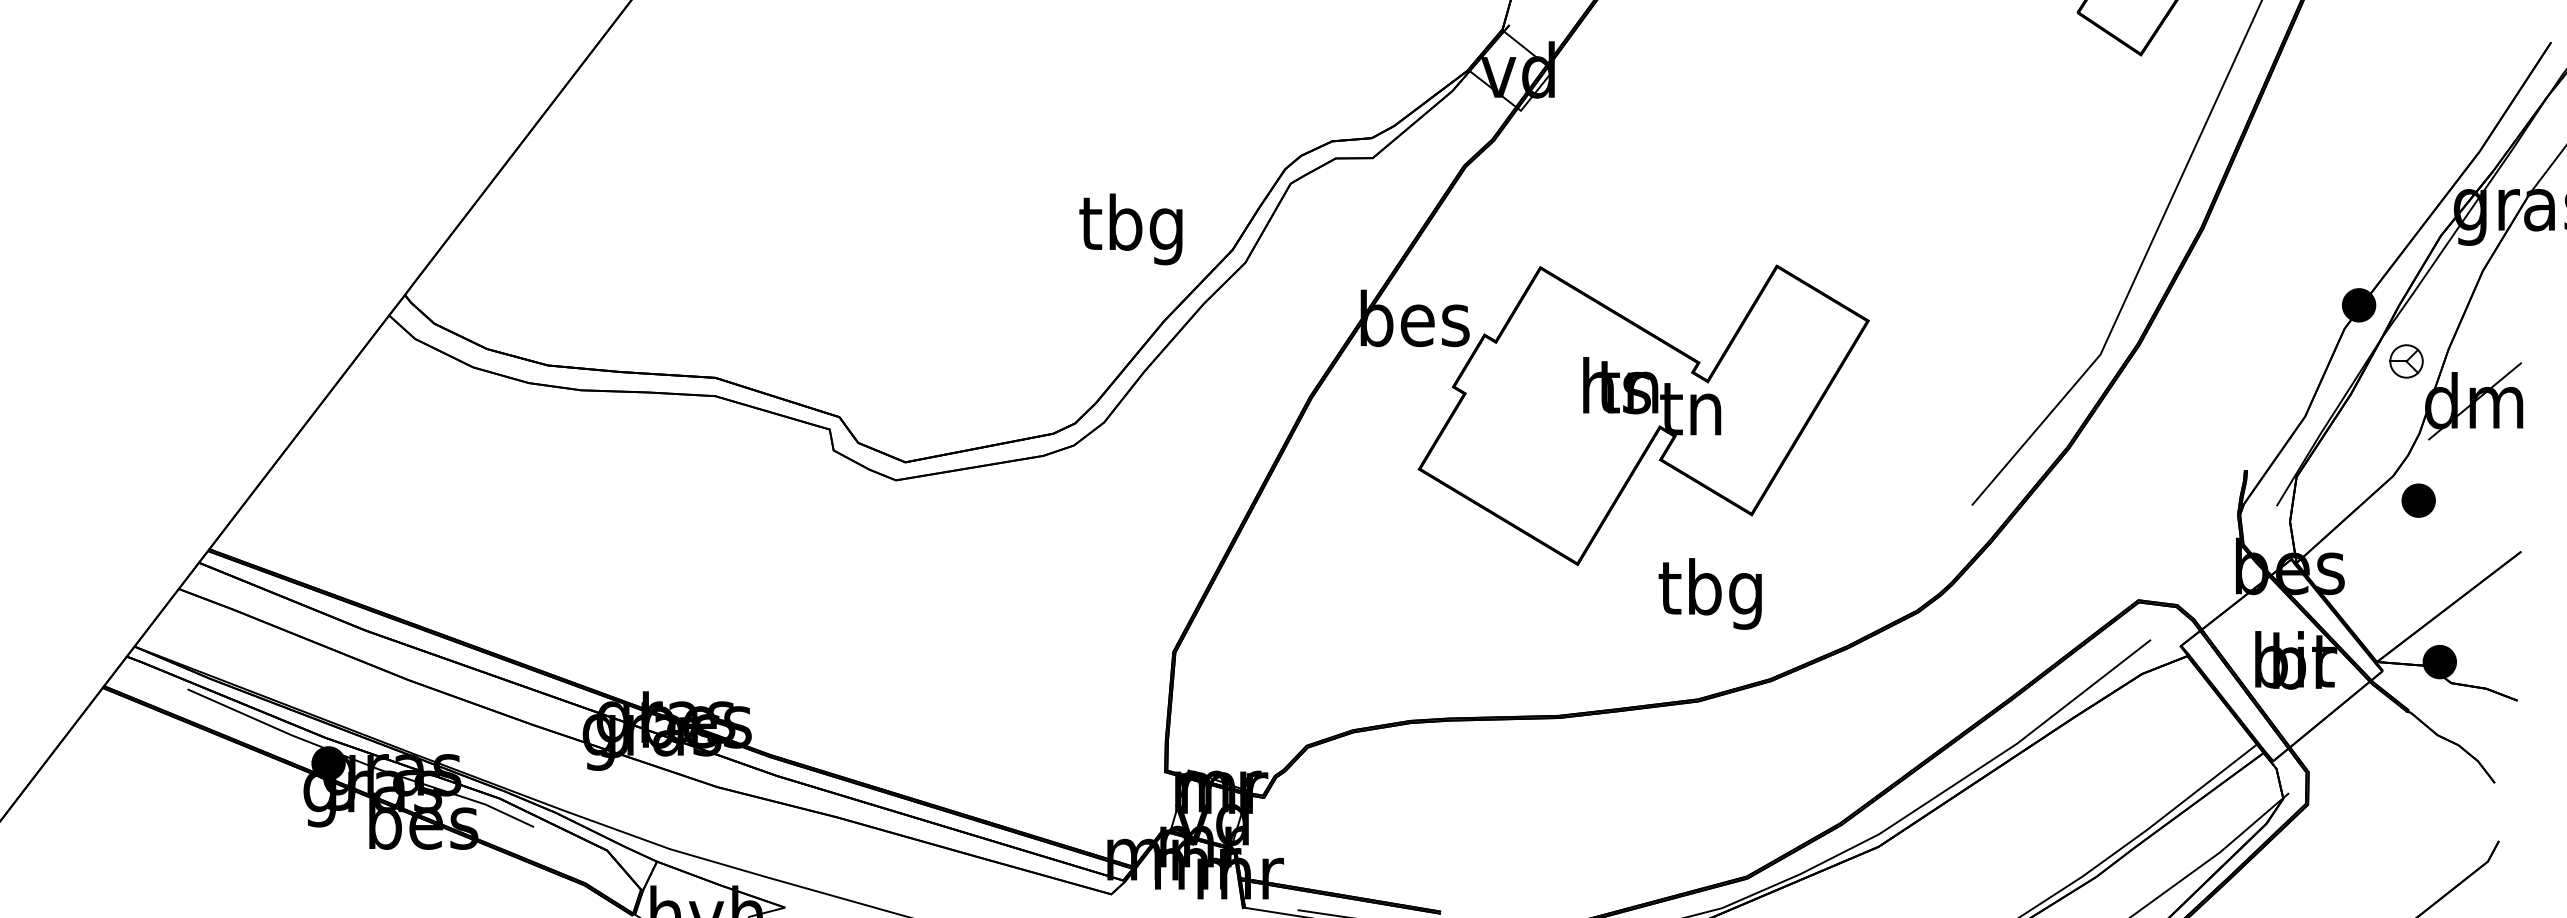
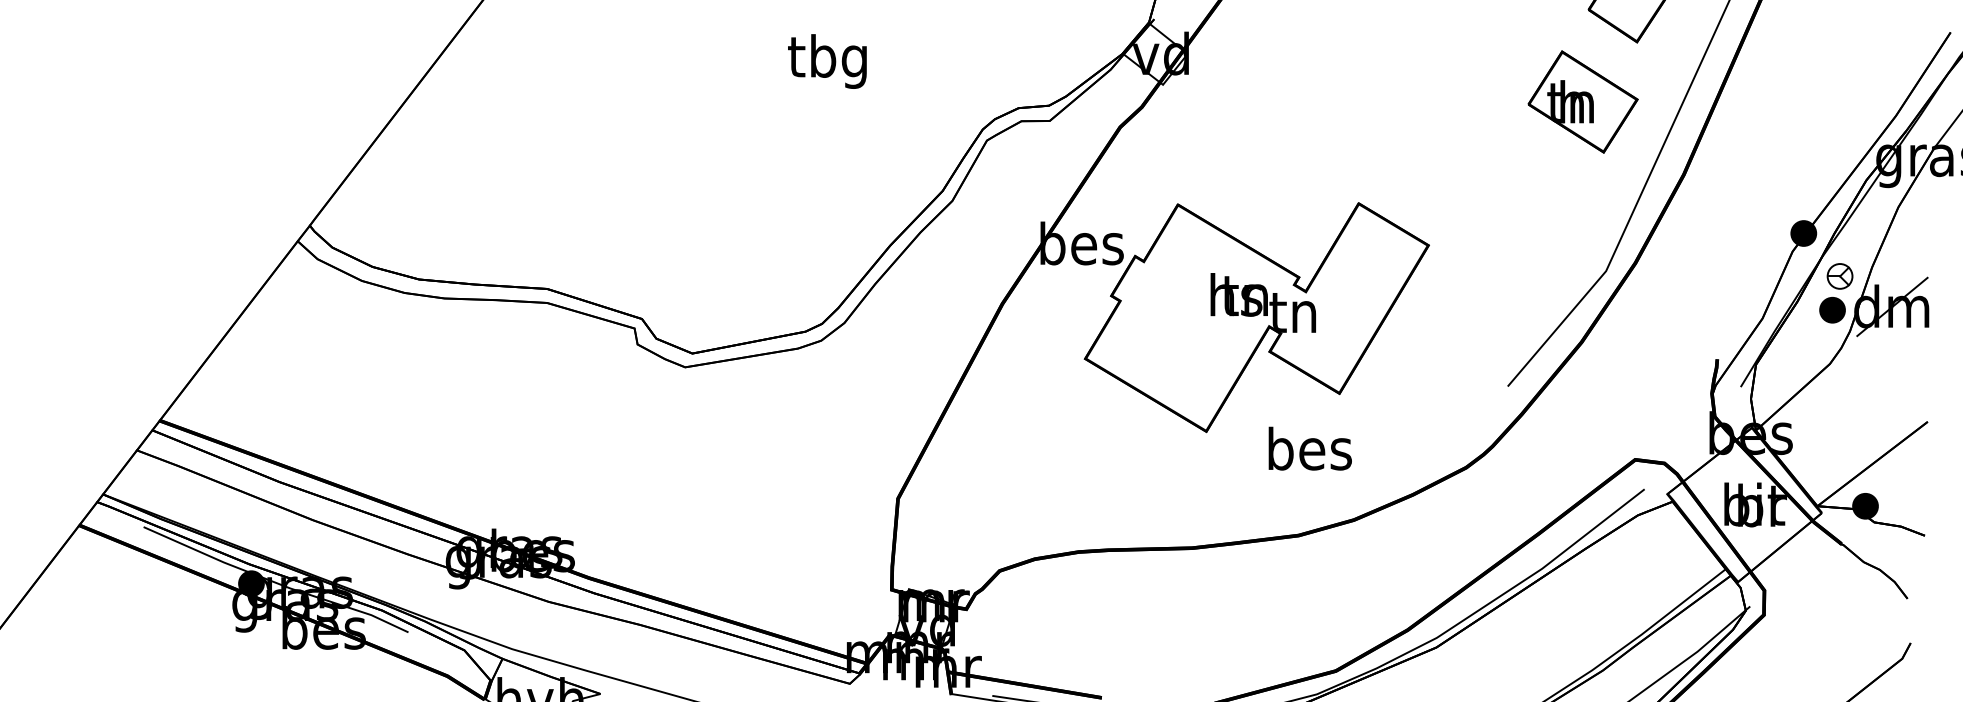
part: (2070, 133) -> (1583, 102), added
text: (1130, 229) -> (827, 61), moved
part: (2418, 500) -> (1832, 310), moved
text: (1713, 593) -> (1310, 453), tbg -> bes

